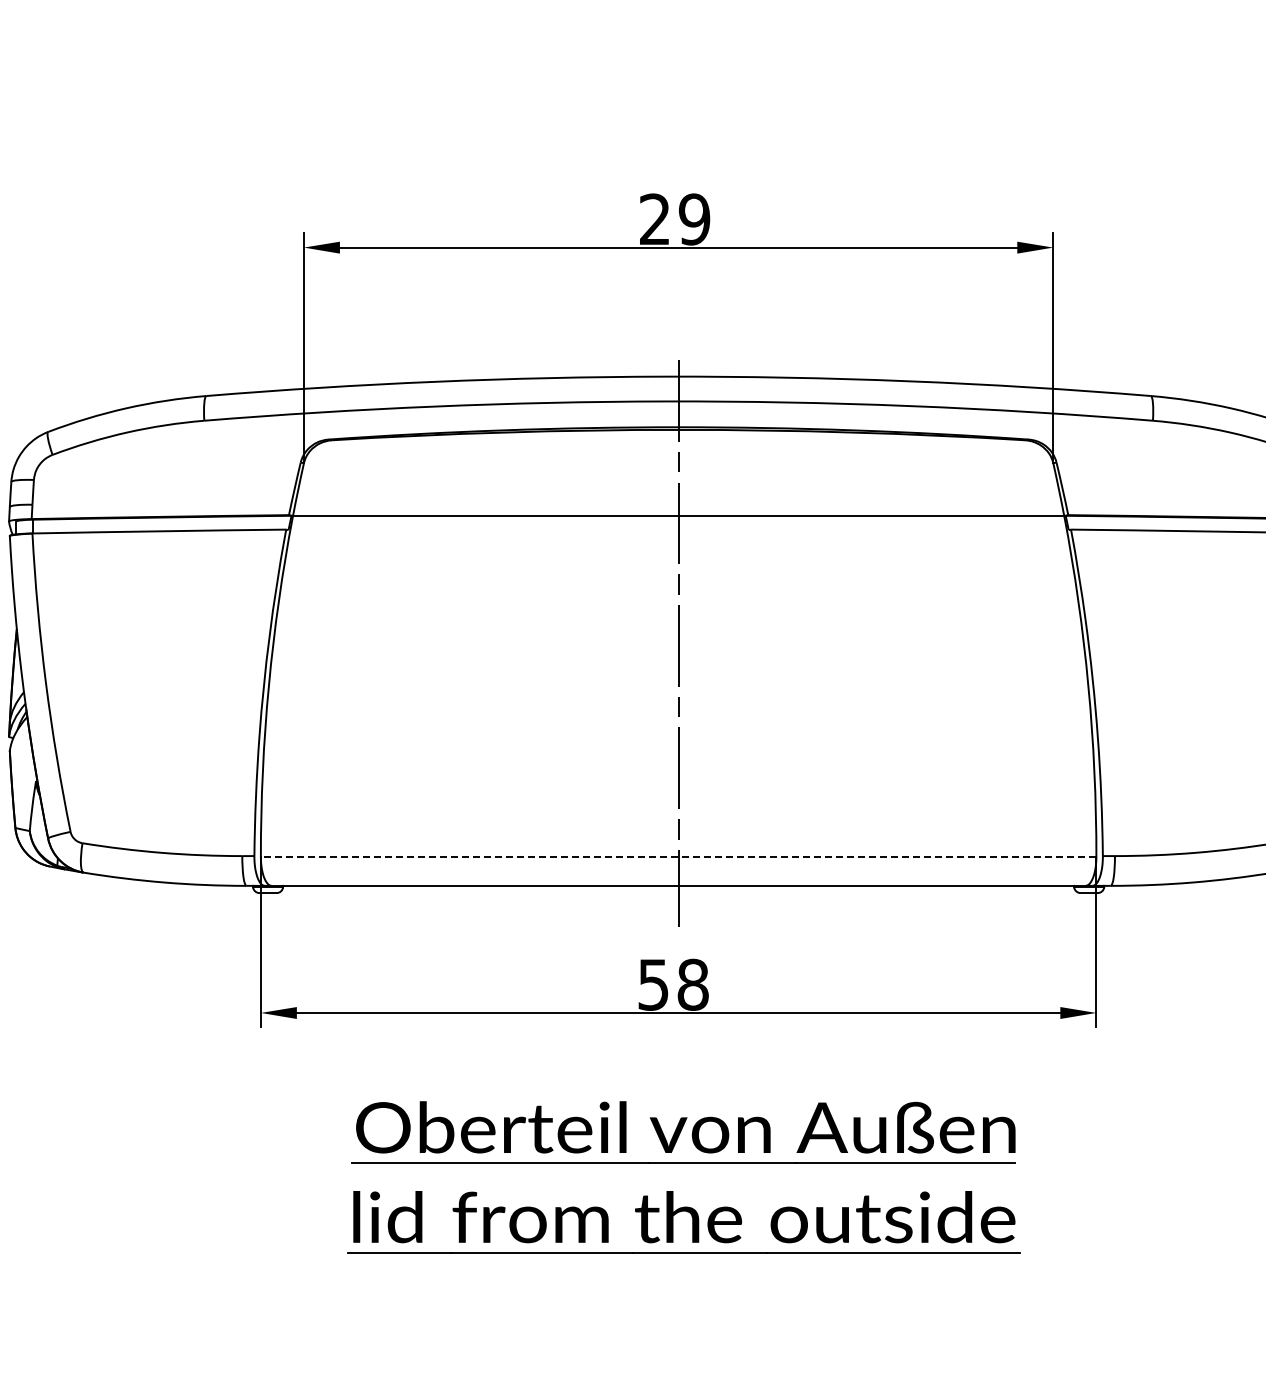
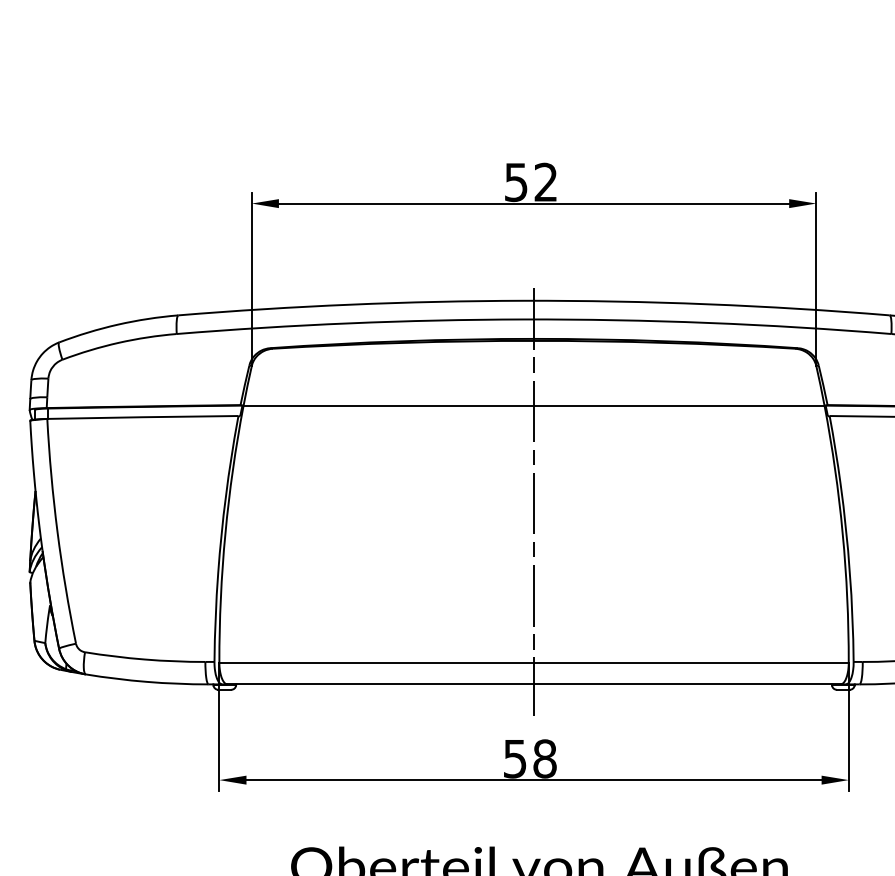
text: (675, 219) -> (531, 182), 29 -> 52
line: (678, 857) -> (533, 663), dashed -> solid

